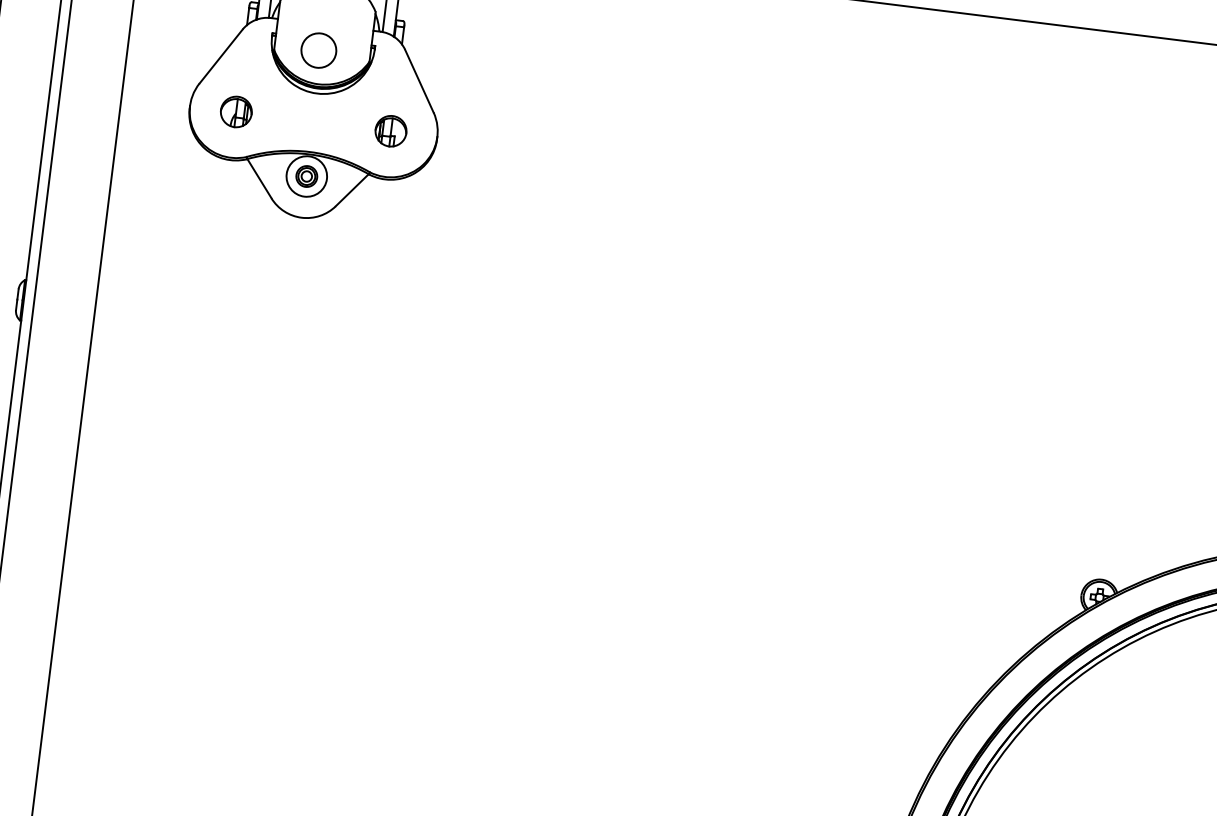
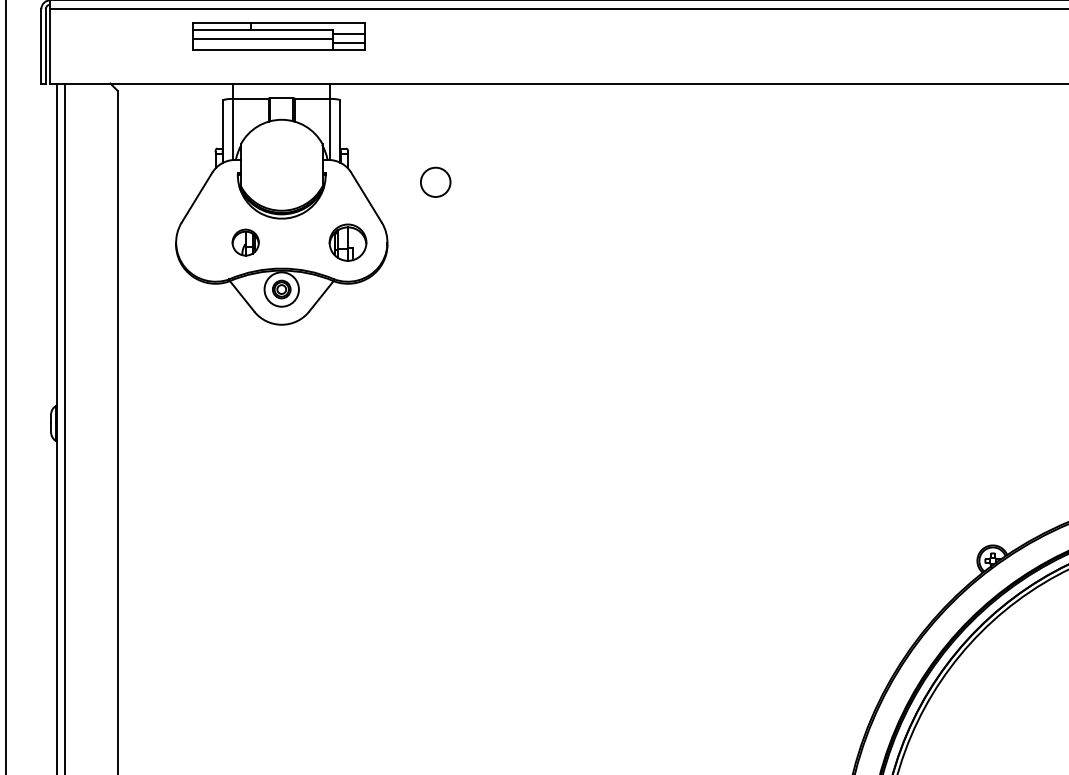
part: (318, 49) -> (435, 181), moved
part: (236, 111) -> (245, 242), moved
part: (390, 131) -> (347, 242), size x1.4

